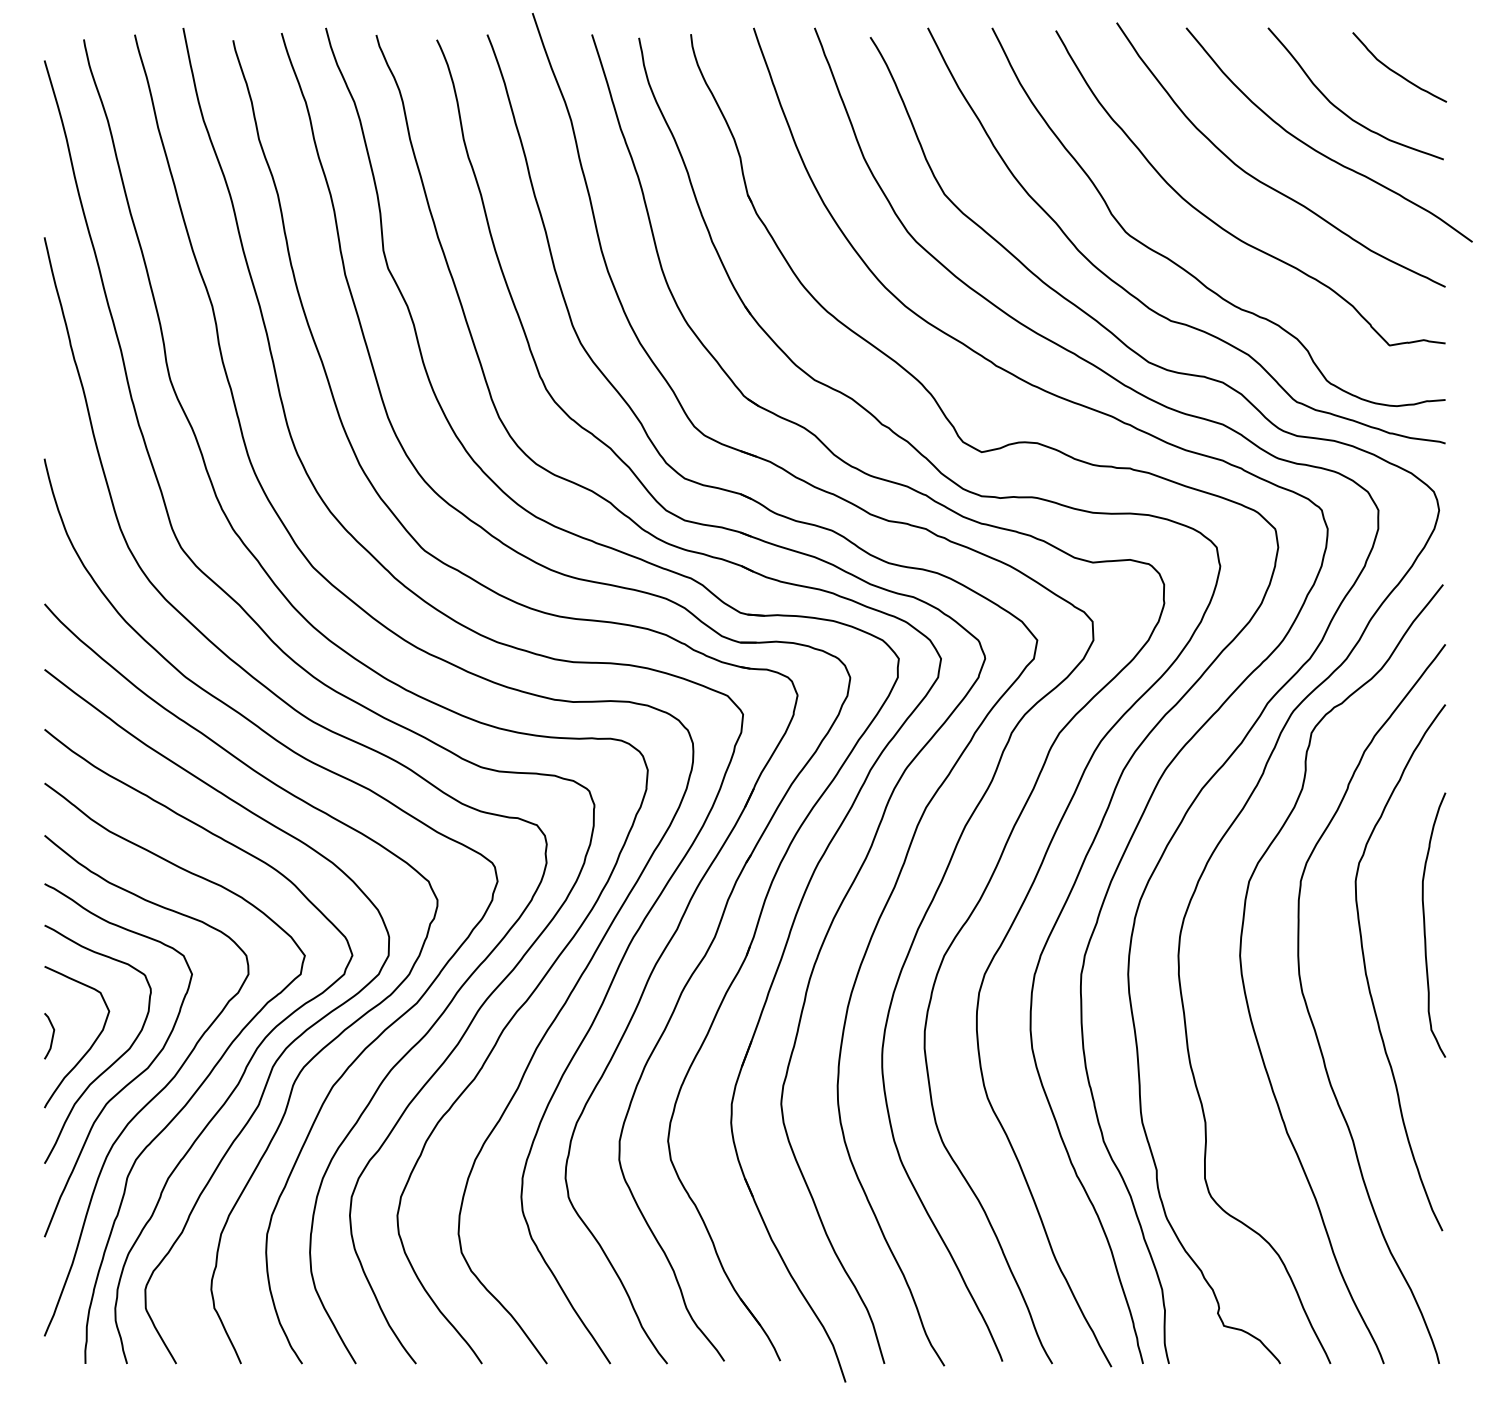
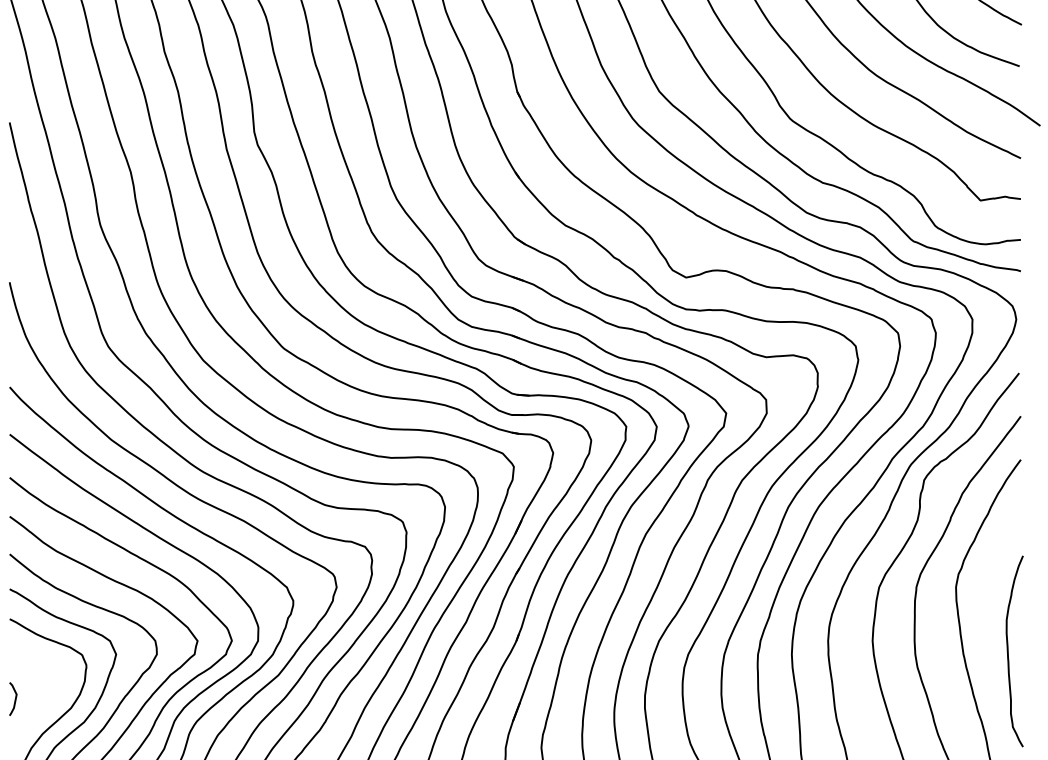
curve: (1425, 924) -> (1008, 650), moved
curve: (89, 1047) -> (42, 707), removed

